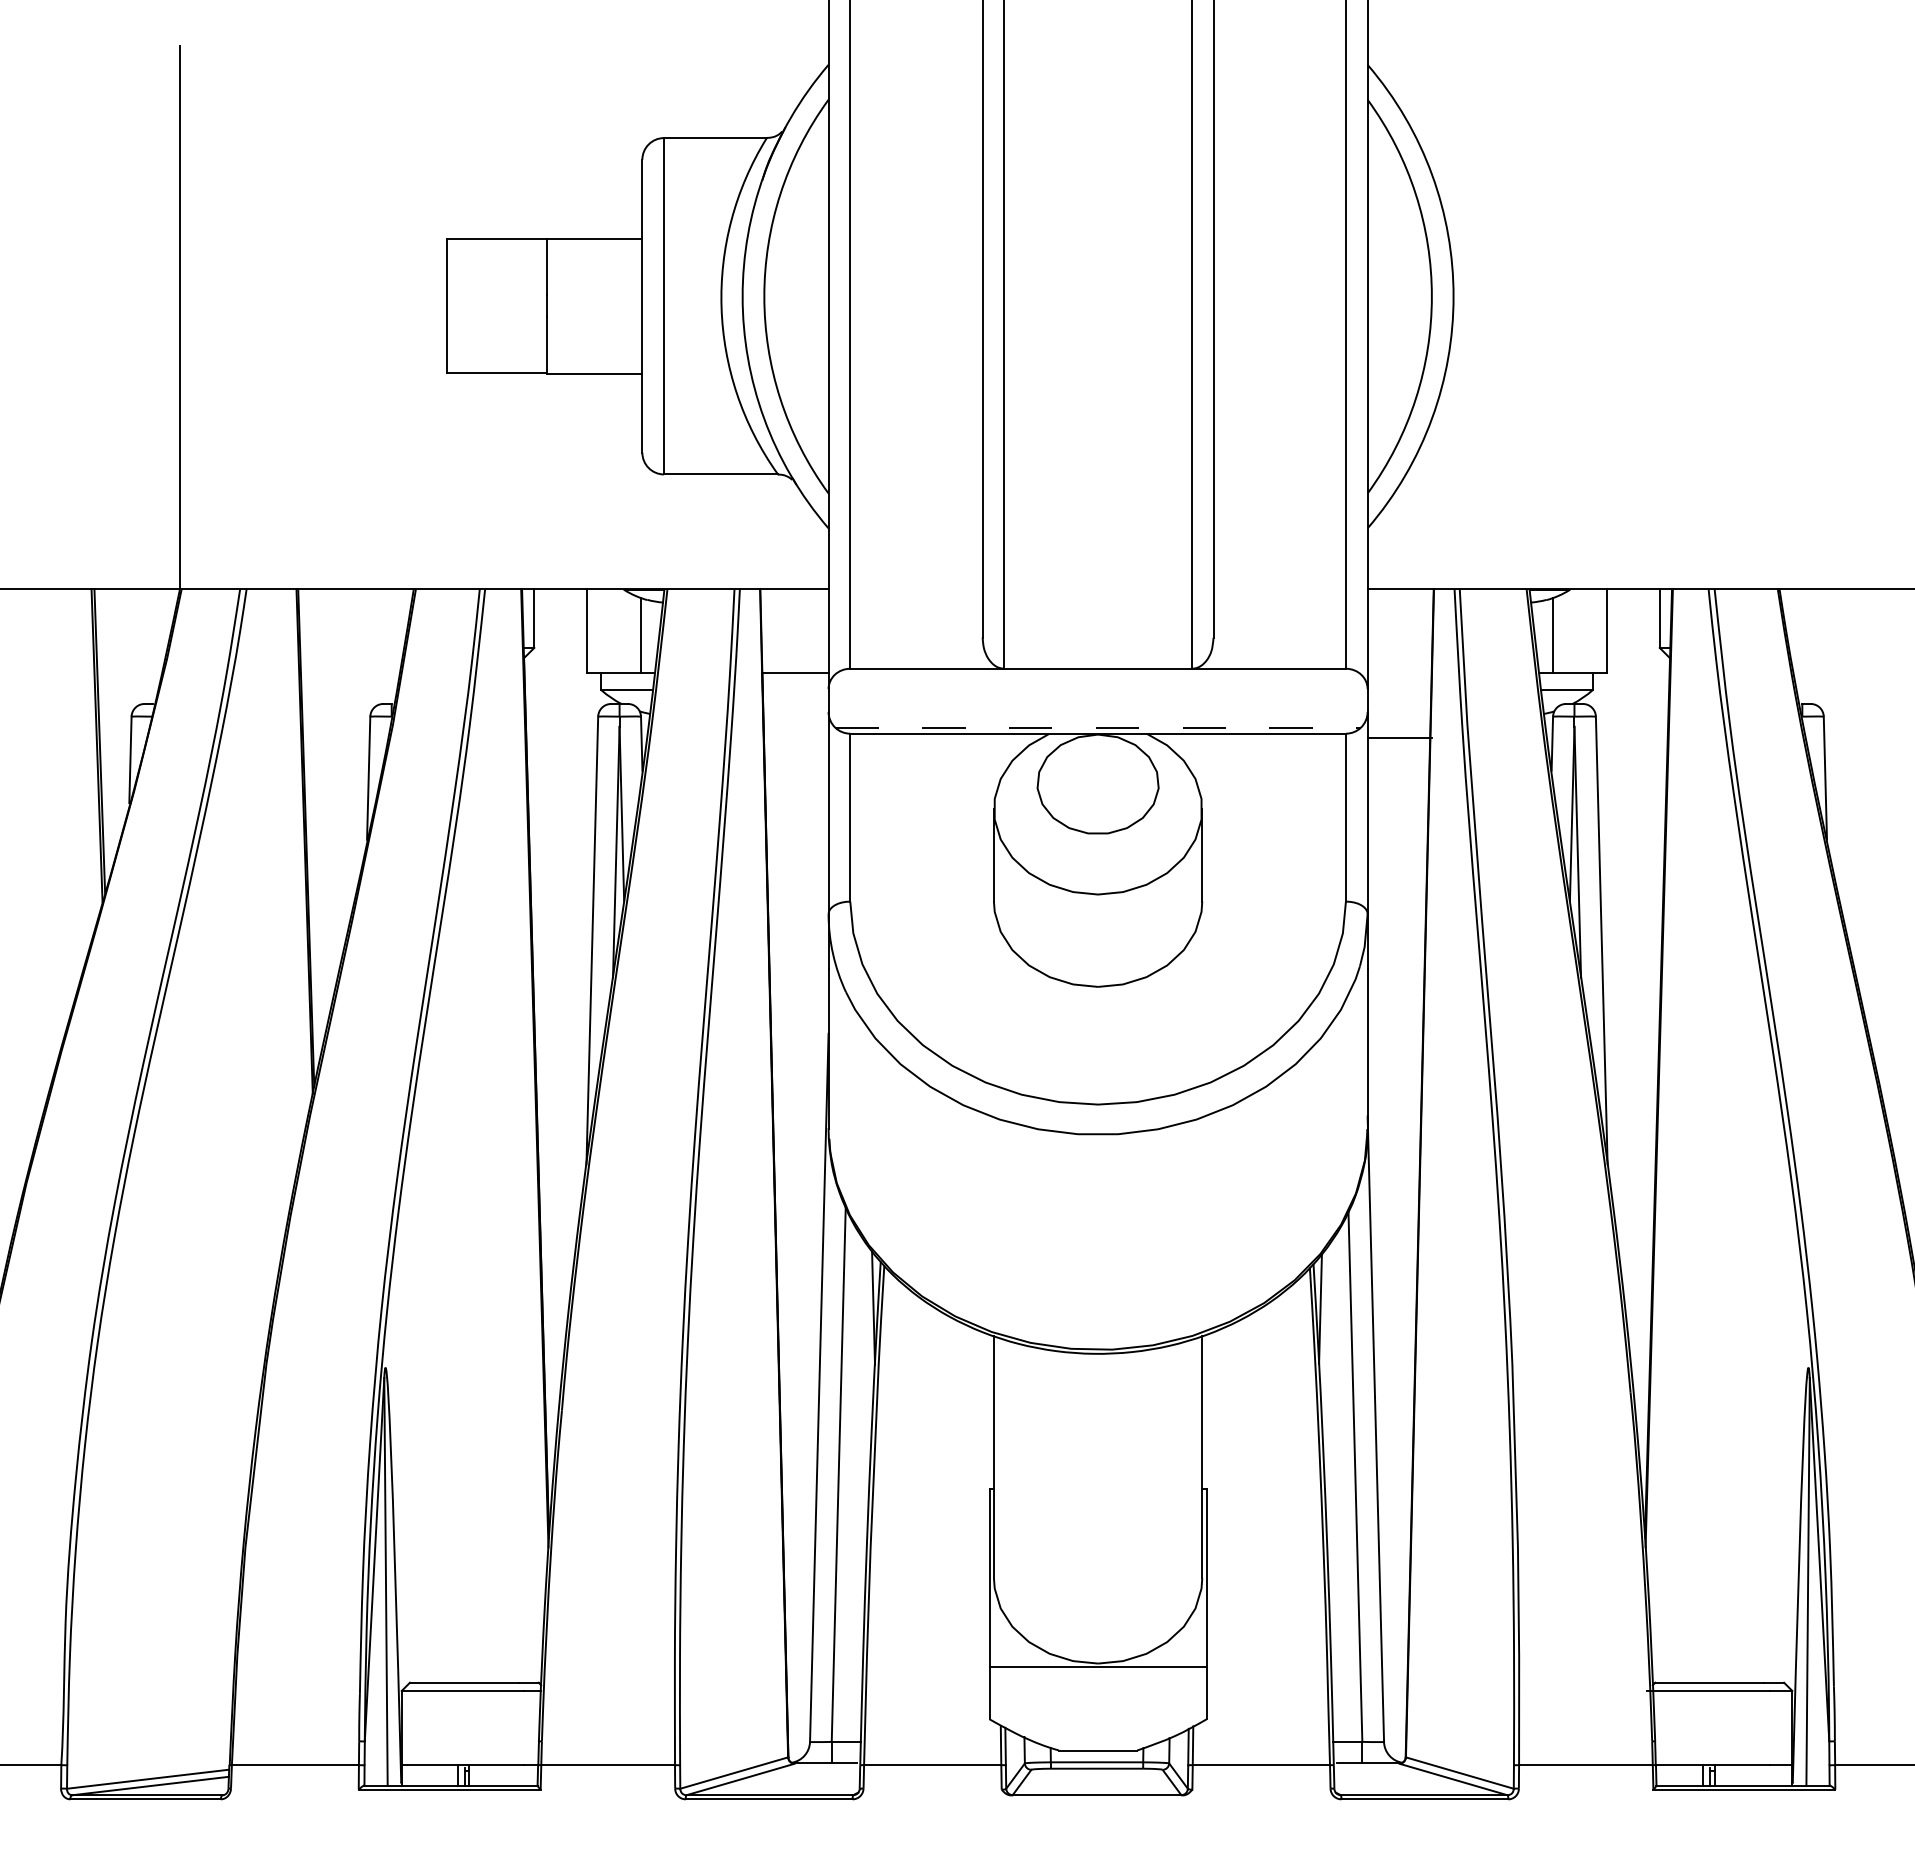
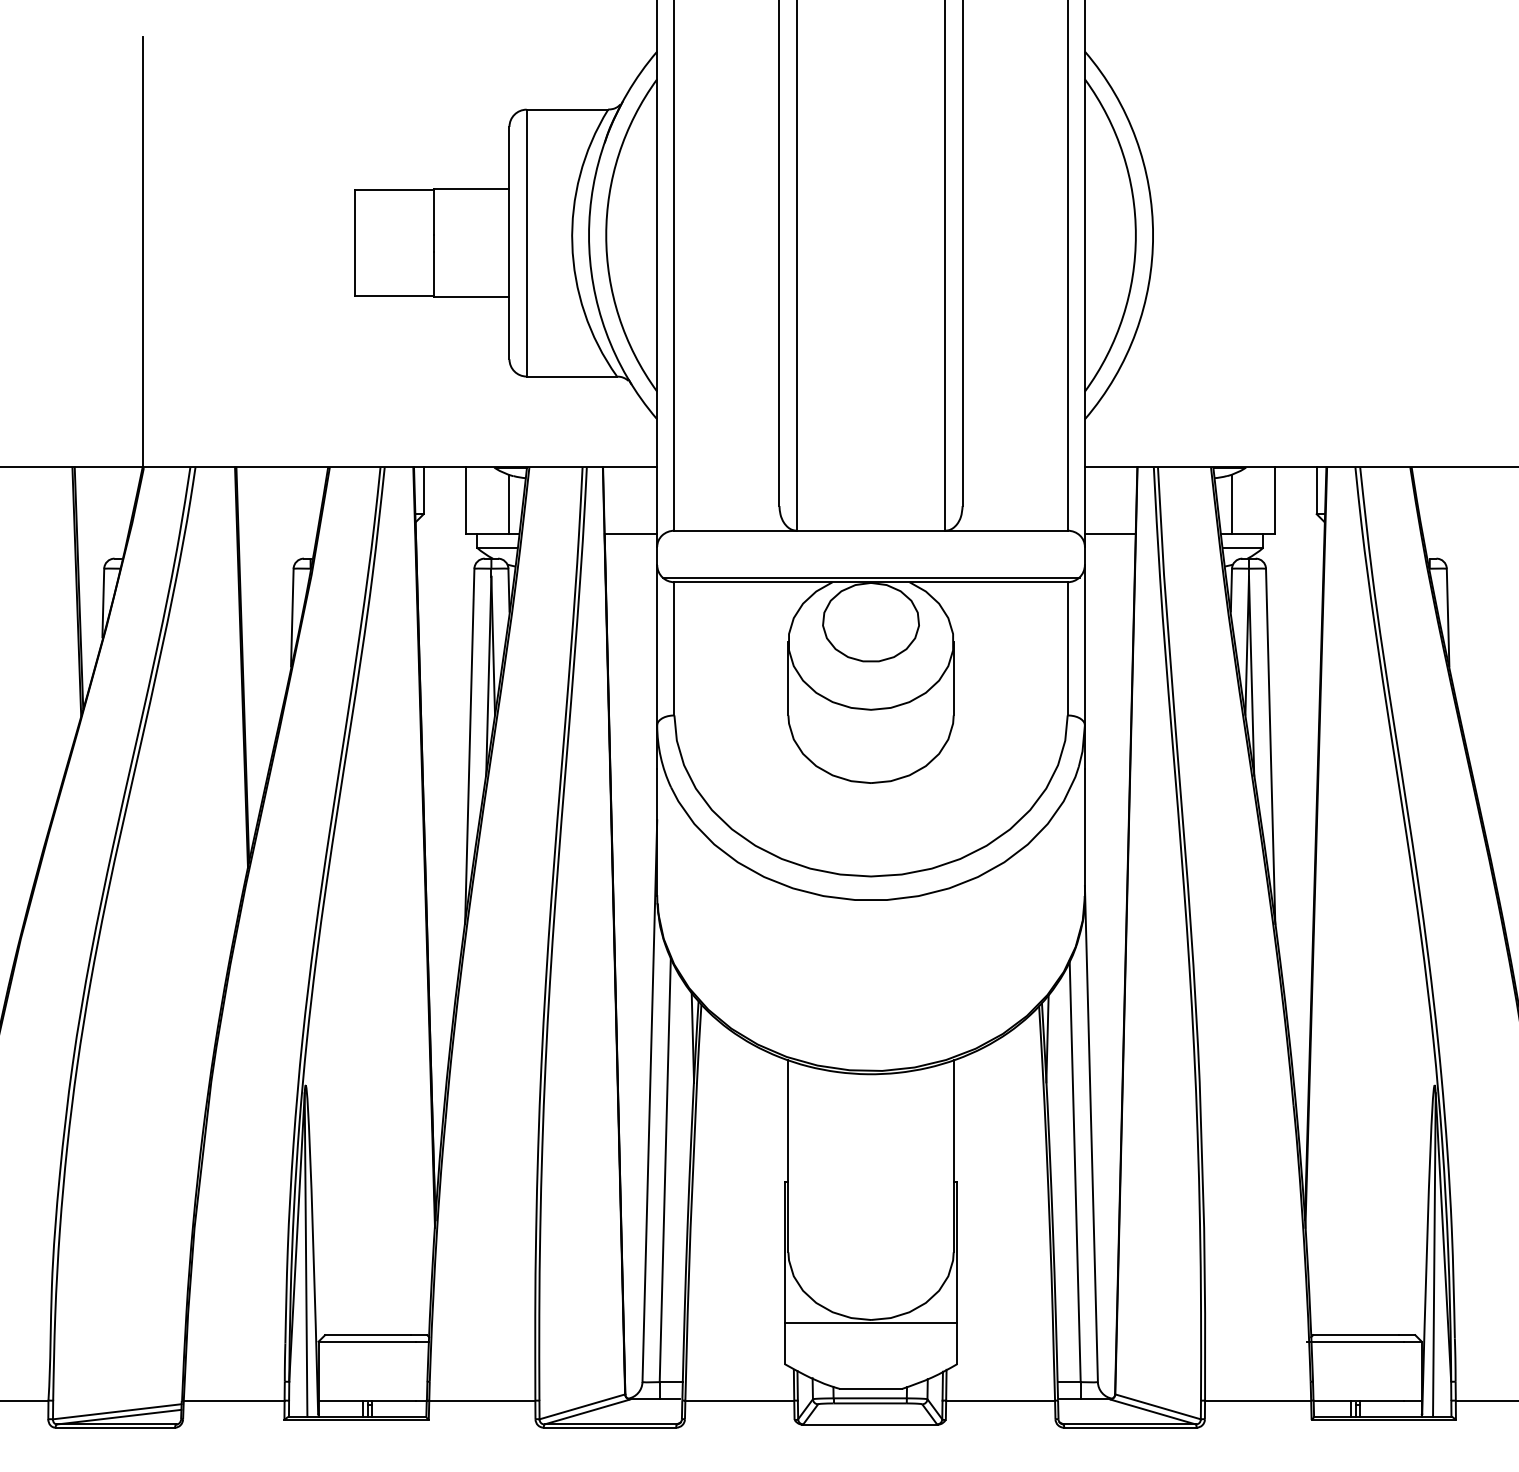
line: (1098, 727) -> (871, 577), dashed -> solid
line: (1399, 738) -> (1110, 534), moved

